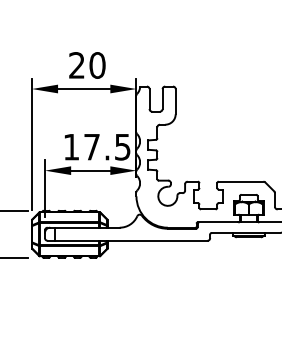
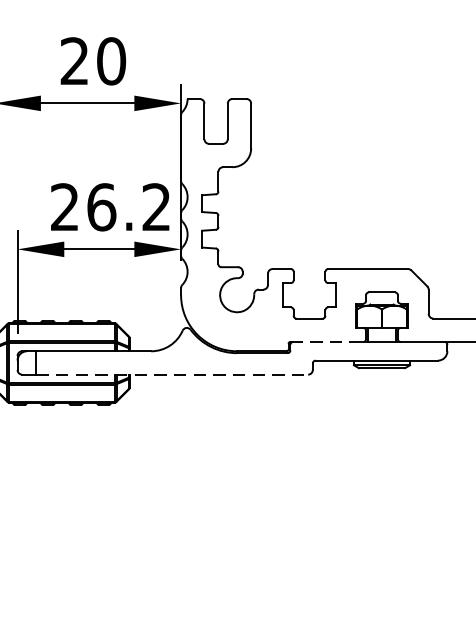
text: (96, 146) -> (109, 206), 17.5 -> 26.2
line: (218, 222) -> (327, 341), solid -> dashed
line: (132, 240) -> (173, 374), solid -> dashed

